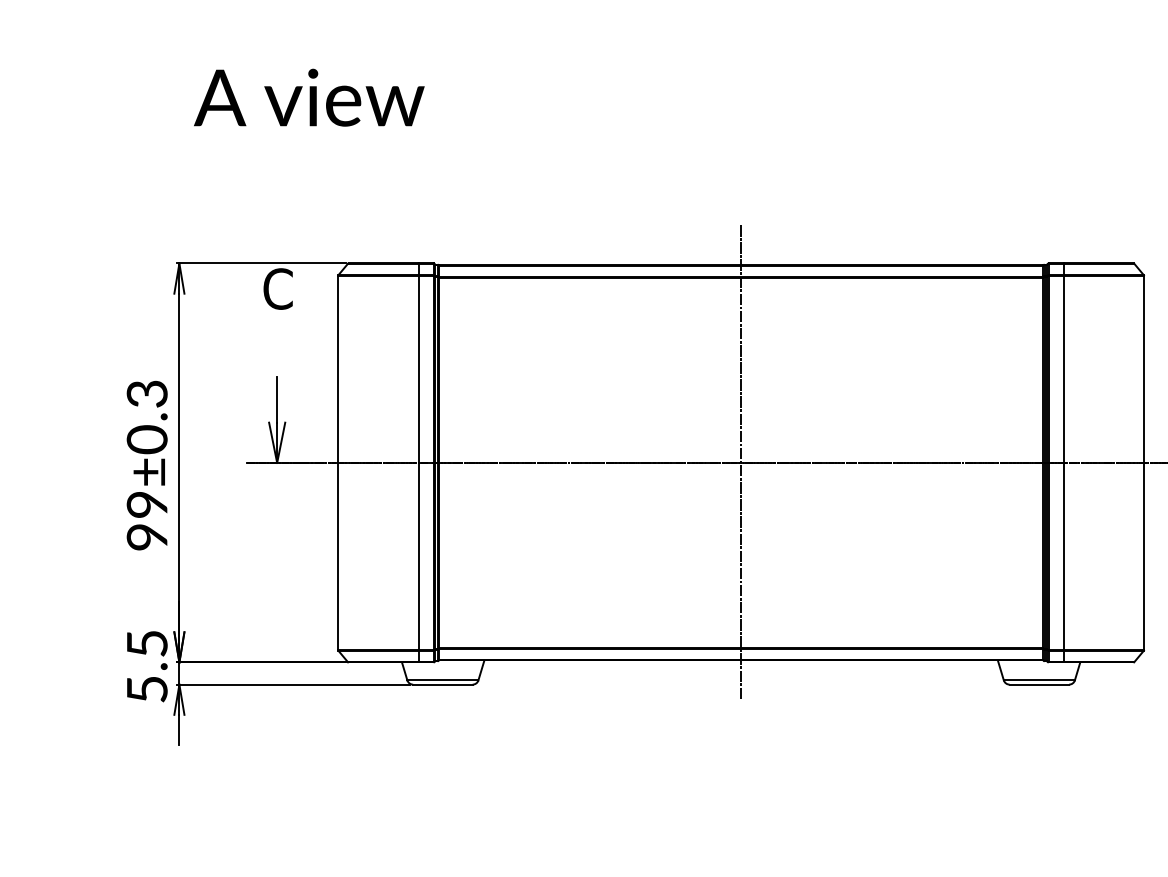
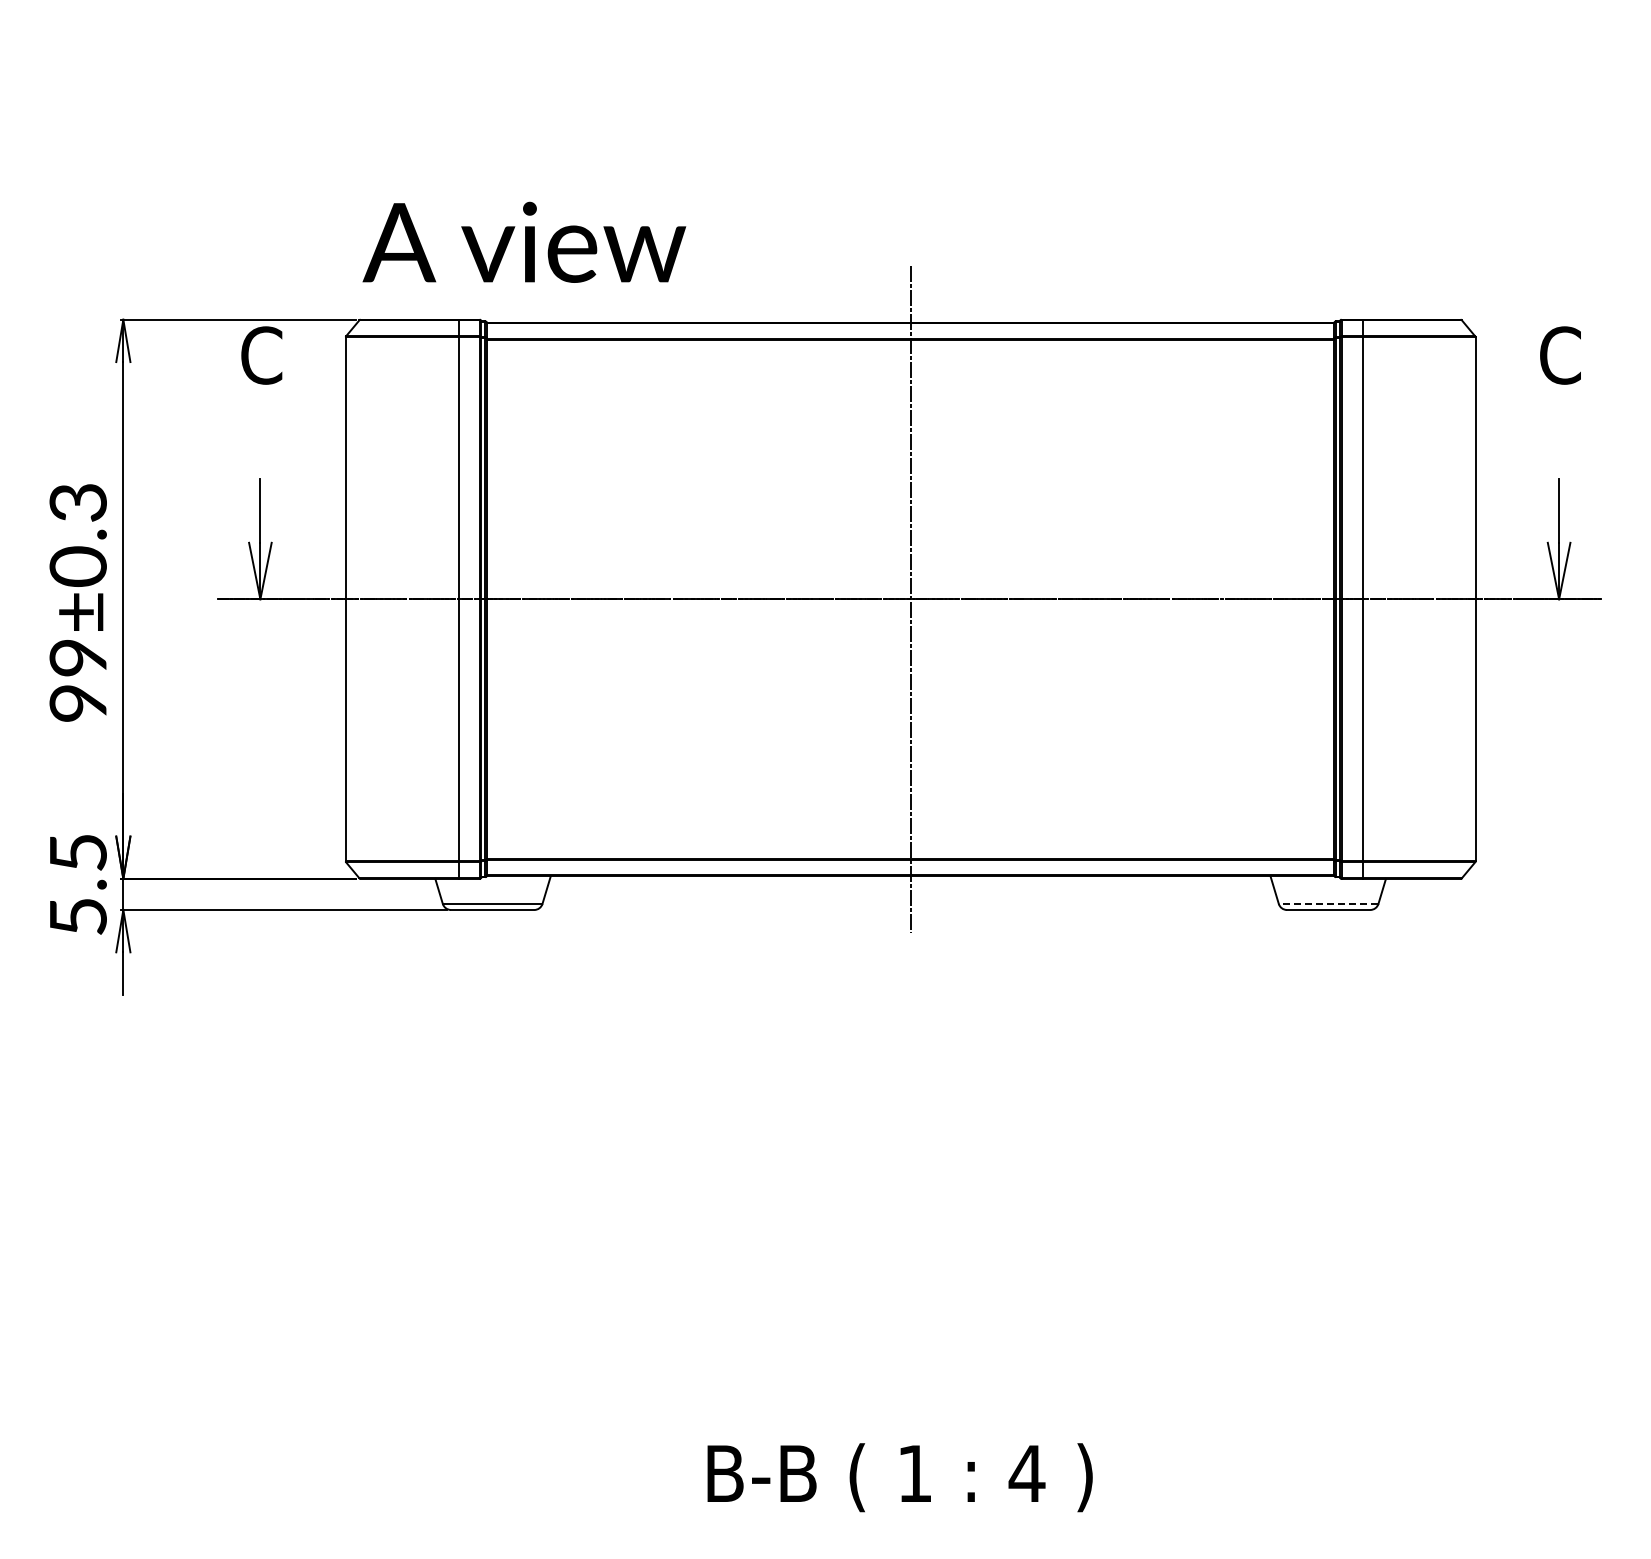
text: (309, 97) -> (524, 241), moved
line: (1039, 680) -> (1328, 903), solid -> dashed

